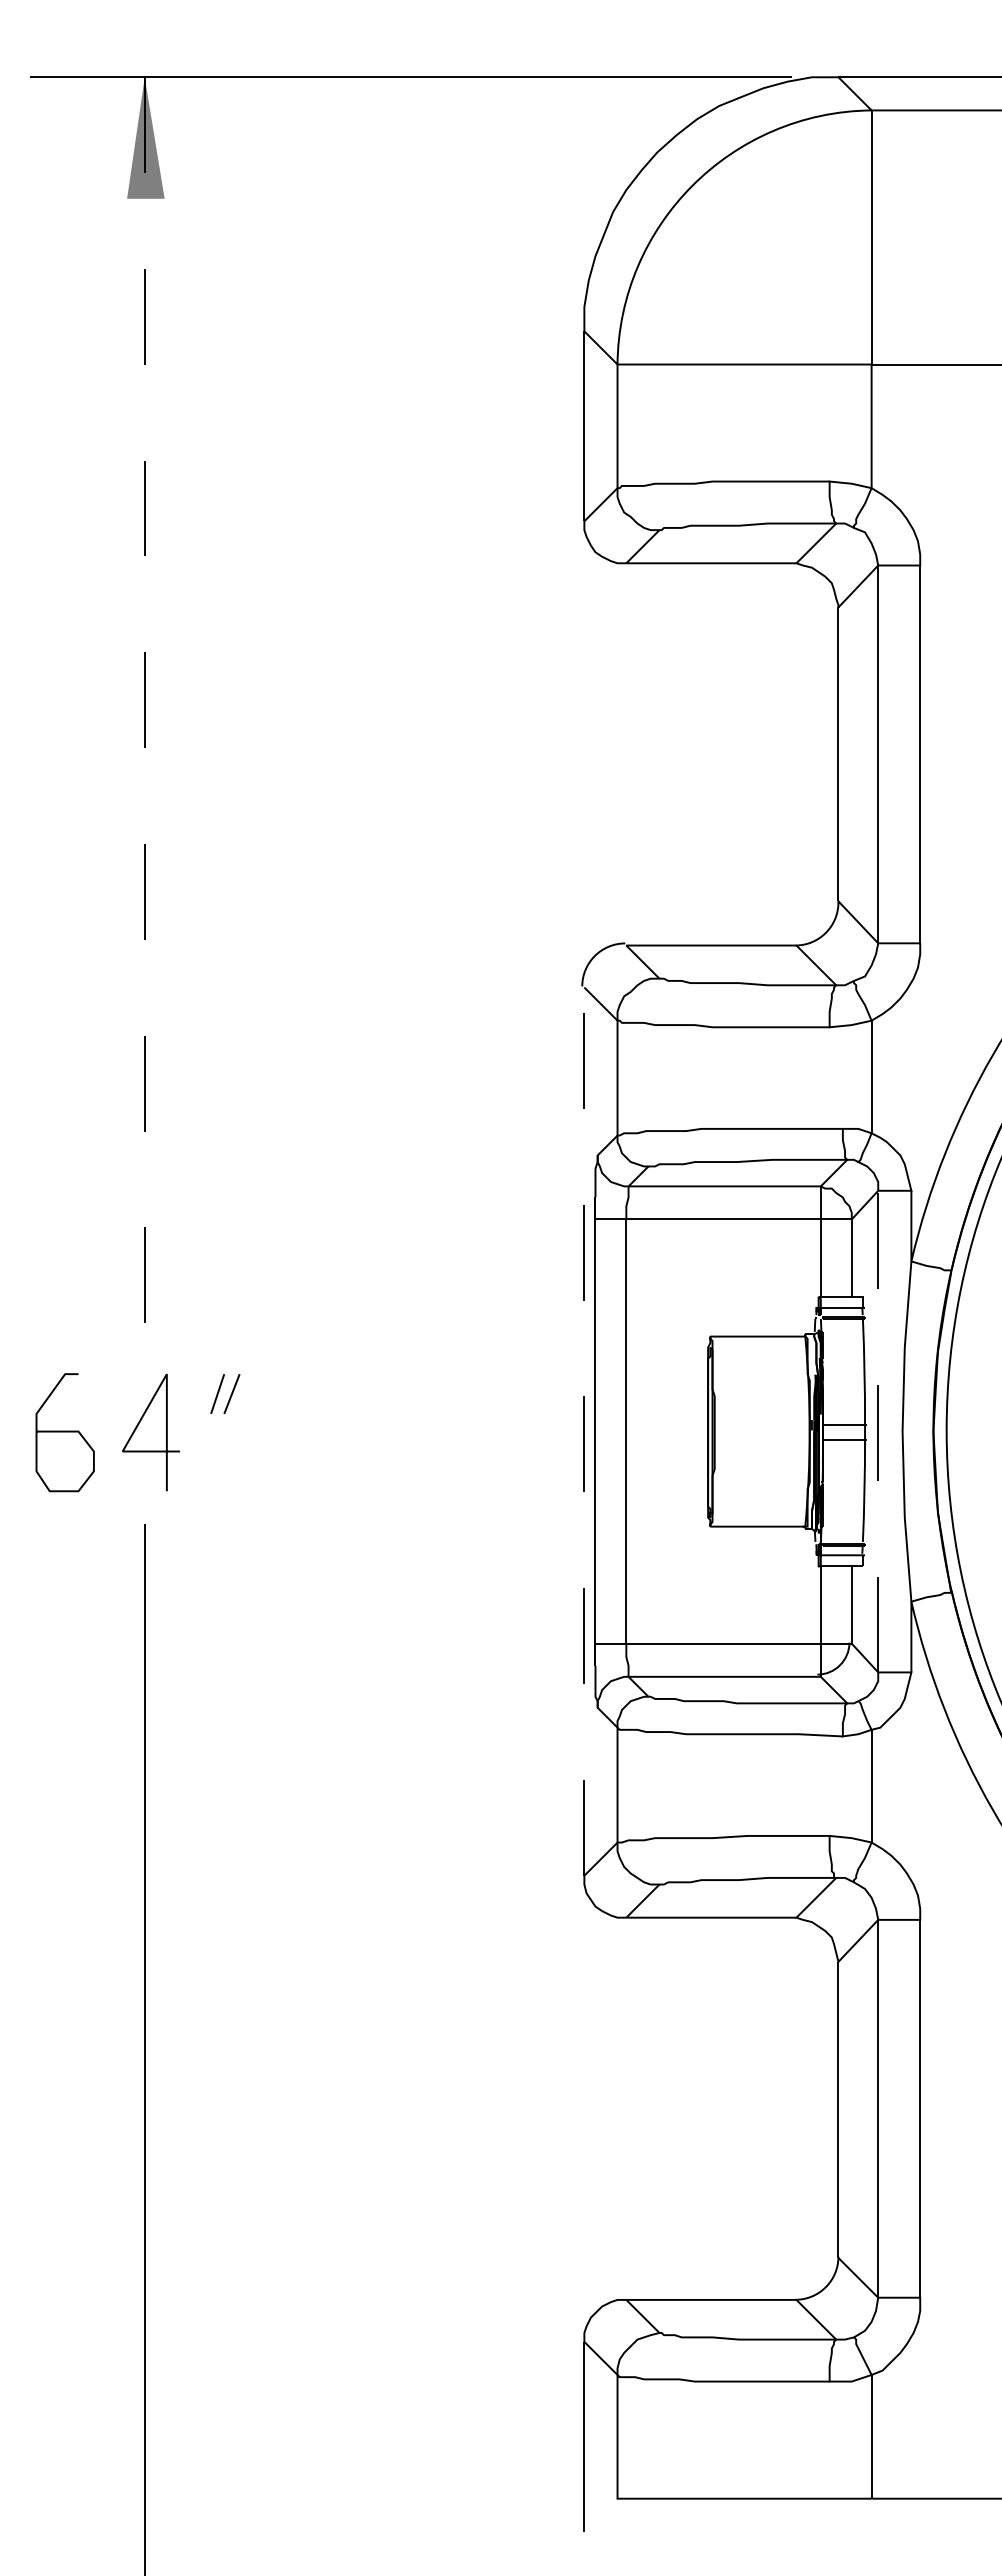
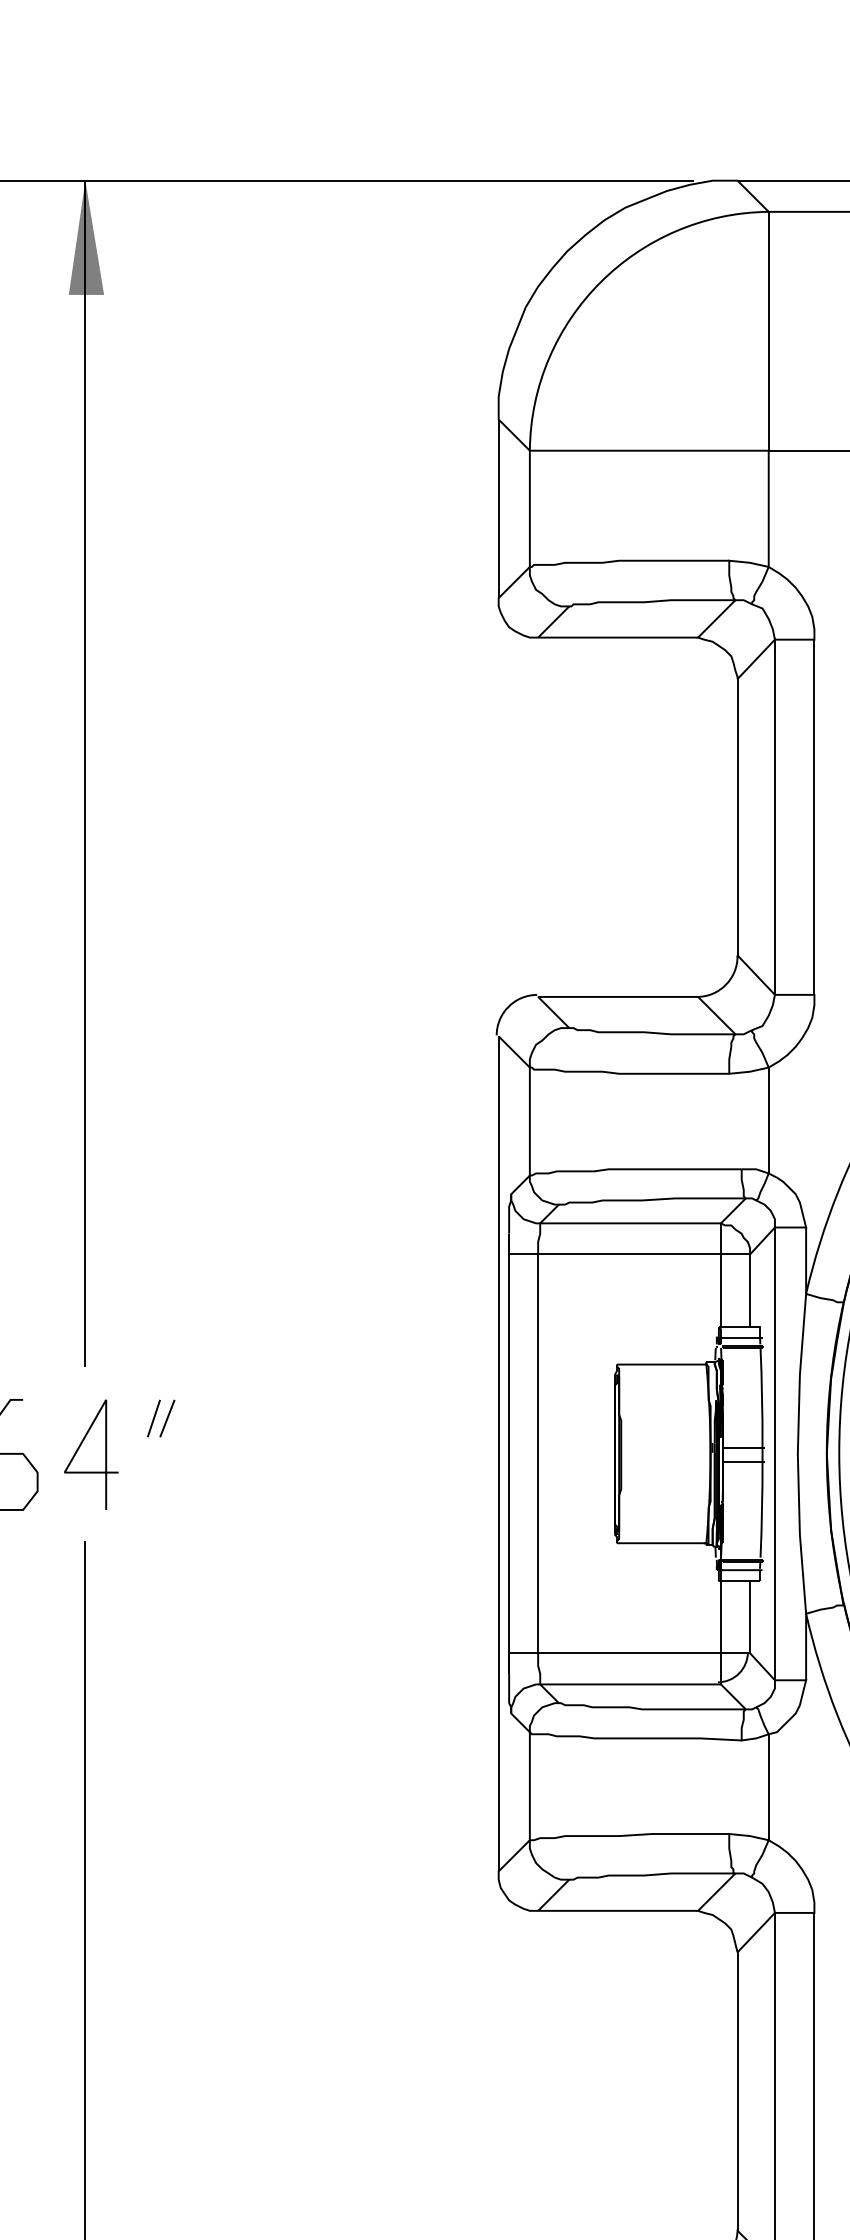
line: (144, 708) -> (85, 774), dashed -> solid
line: (584, 1431) -> (498, 1453), dashed -> solid
line: (878, 1431) -> (775, 1453), dashed -> solid

